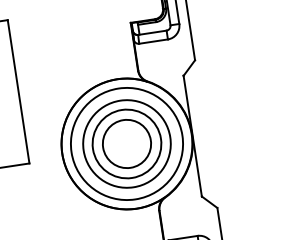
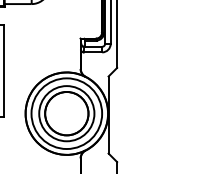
circle: (126, 143) -> (66, 113), size x1.43

